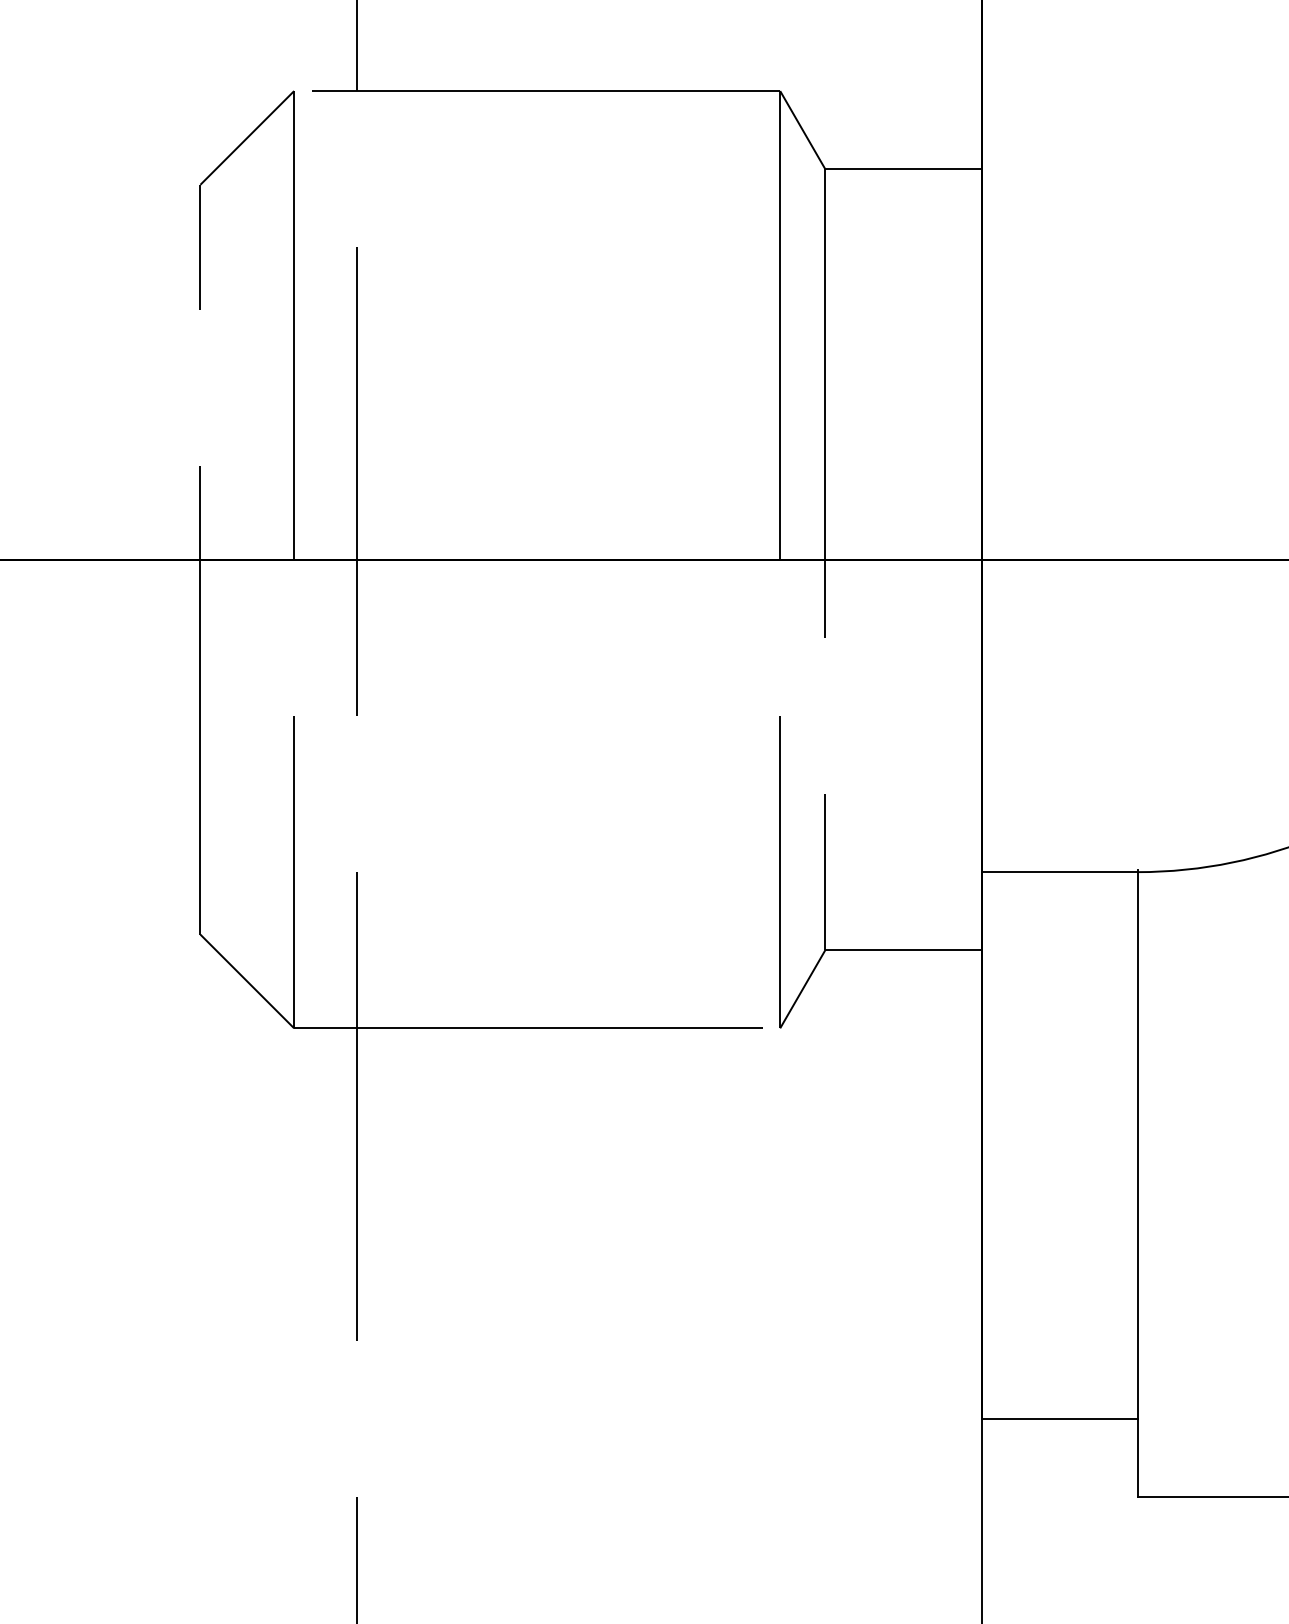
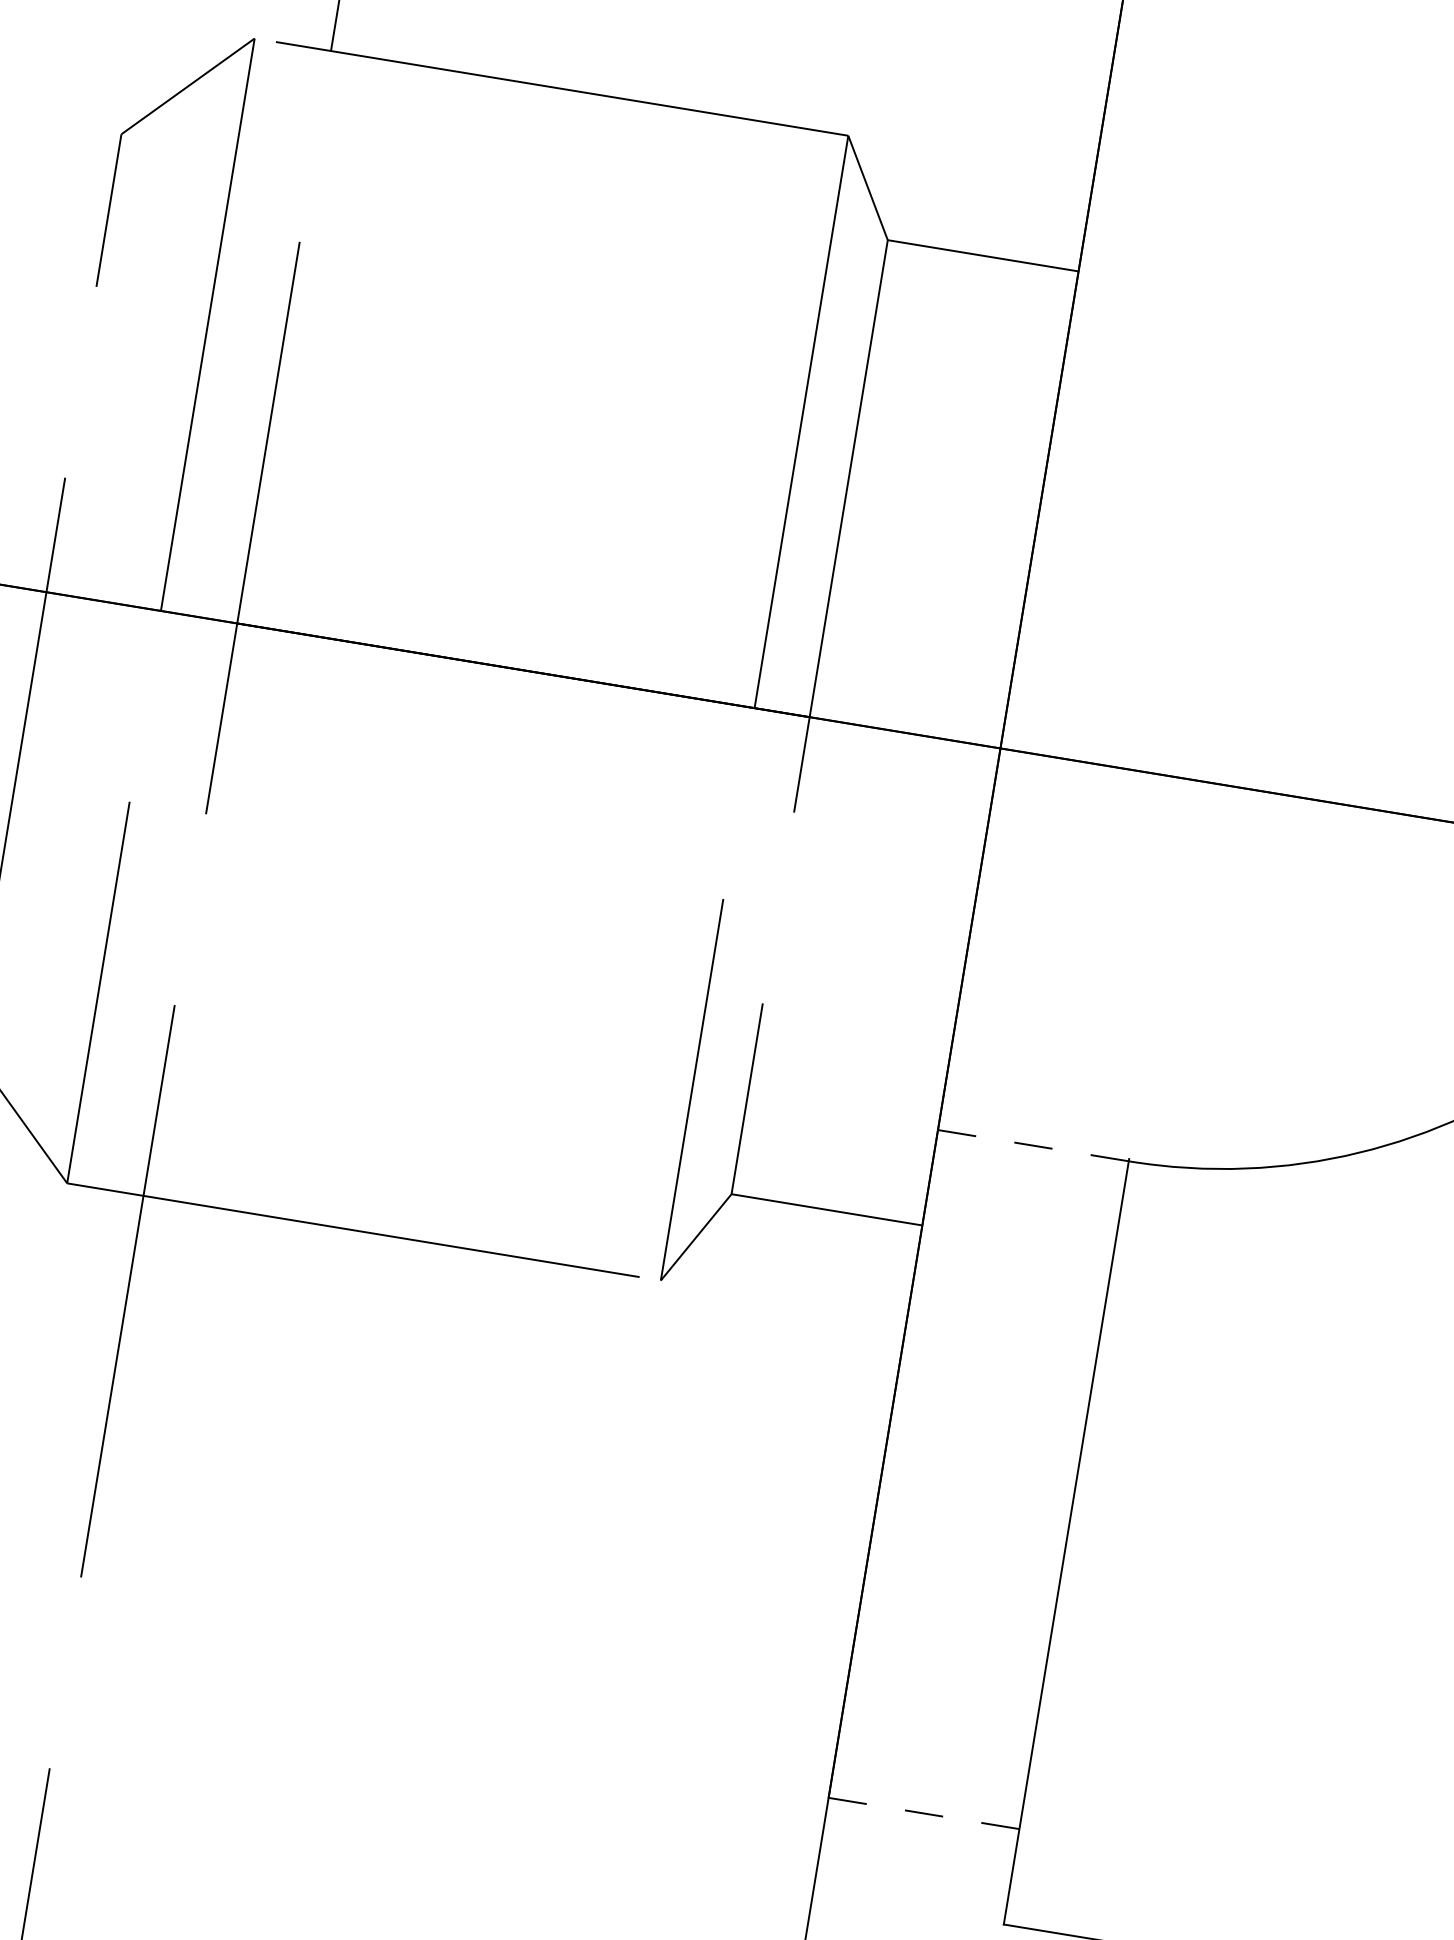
line: (1059, 872) -> (1033, 1146), solid -> dashed
line: (1060, 1418) -> (925, 1813), solid -> dashed

